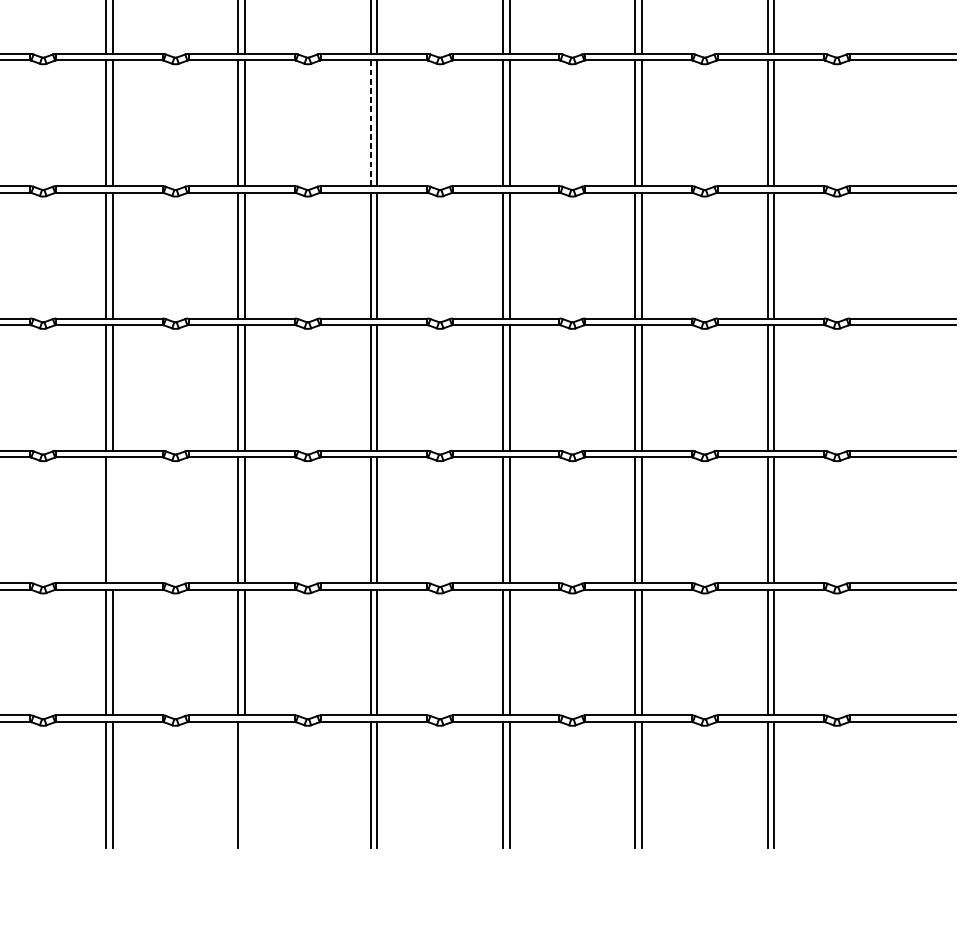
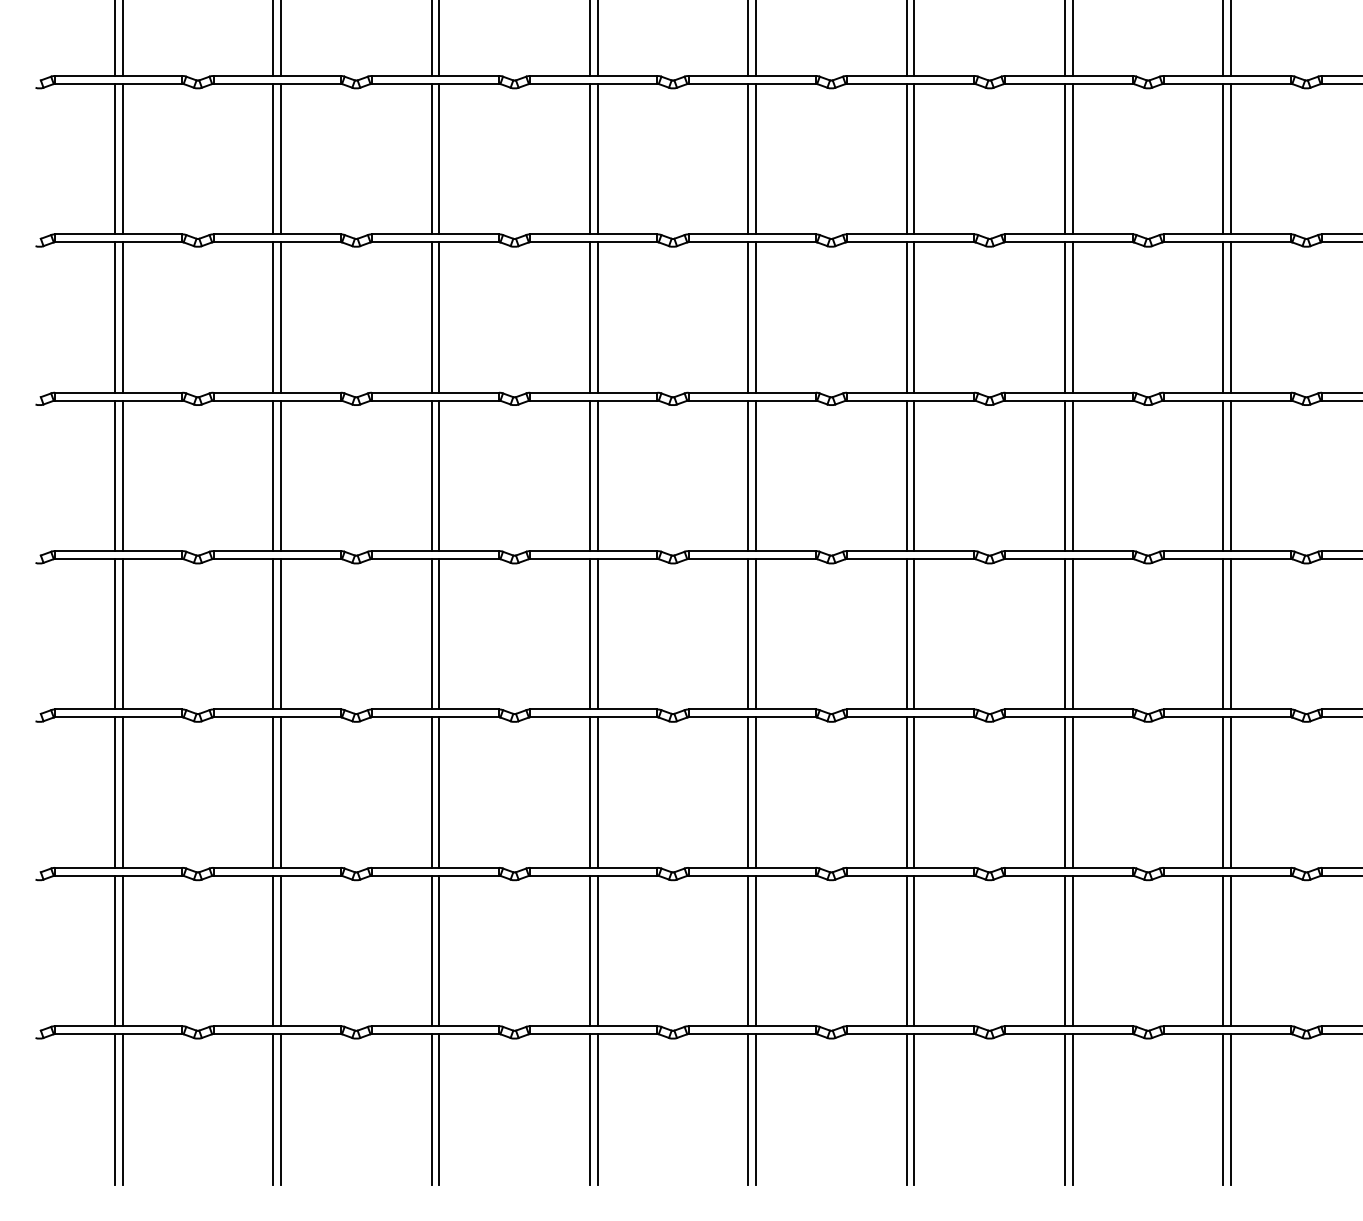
line: (370, 123) -> (748, 317), dashed -> solid
line: (112, 520) -> (439, 792), added
line: (244, 785) -> (597, 1109), added

